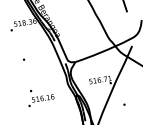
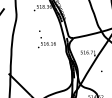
text: (39, 96) -> (46, 42), moved

